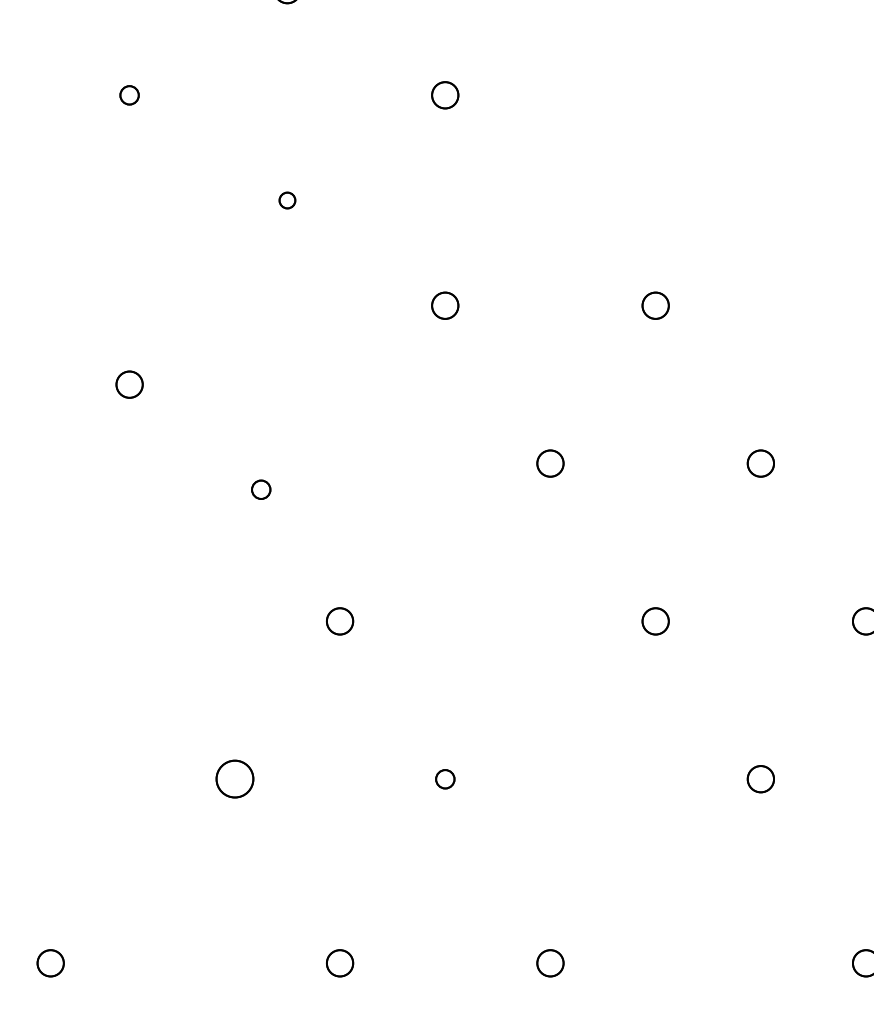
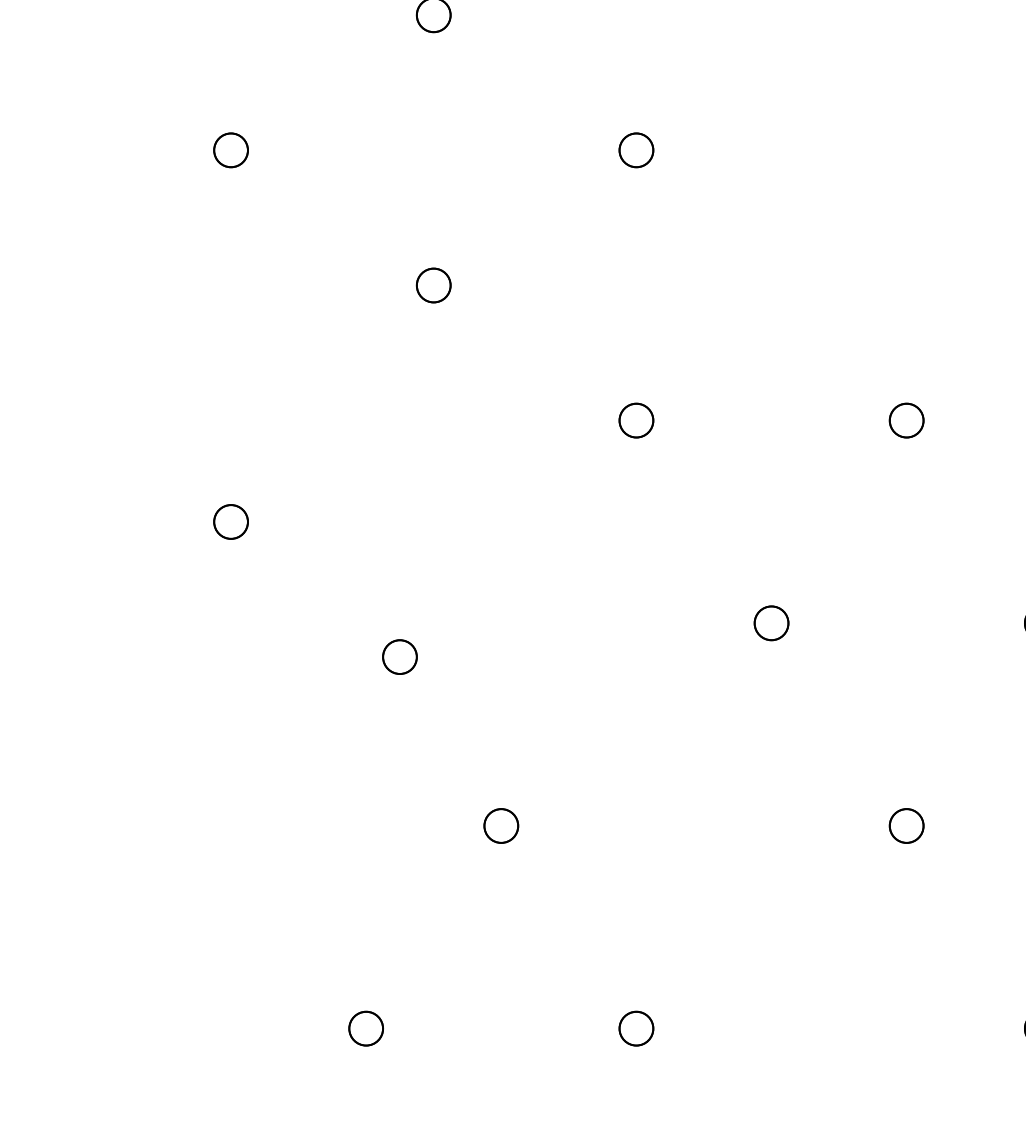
part: (129, 95) -> (230, 150), size x1.43
part: (287, 200) -> (433, 285), size x1.67
part: (261, 489) -> (400, 656), size x1.43
part: (234, 779) -> (365, 1029), size x0.71
part: (445, 779) -> (636, 1029), size x1.43

